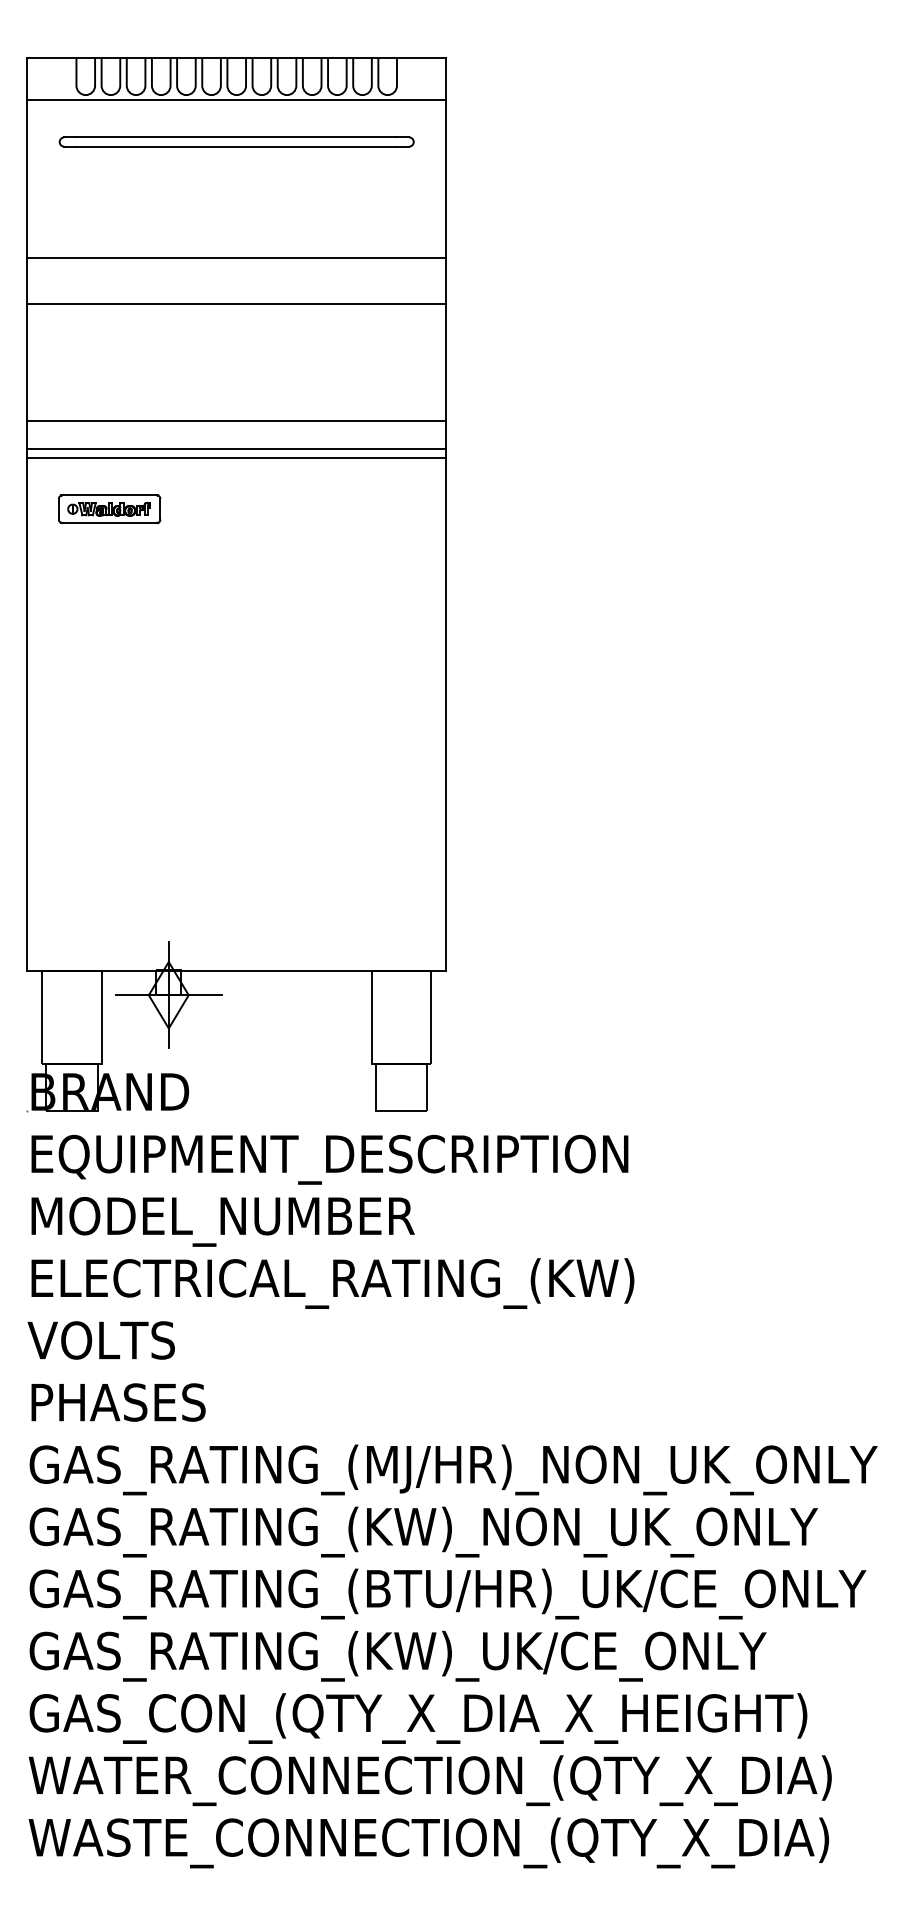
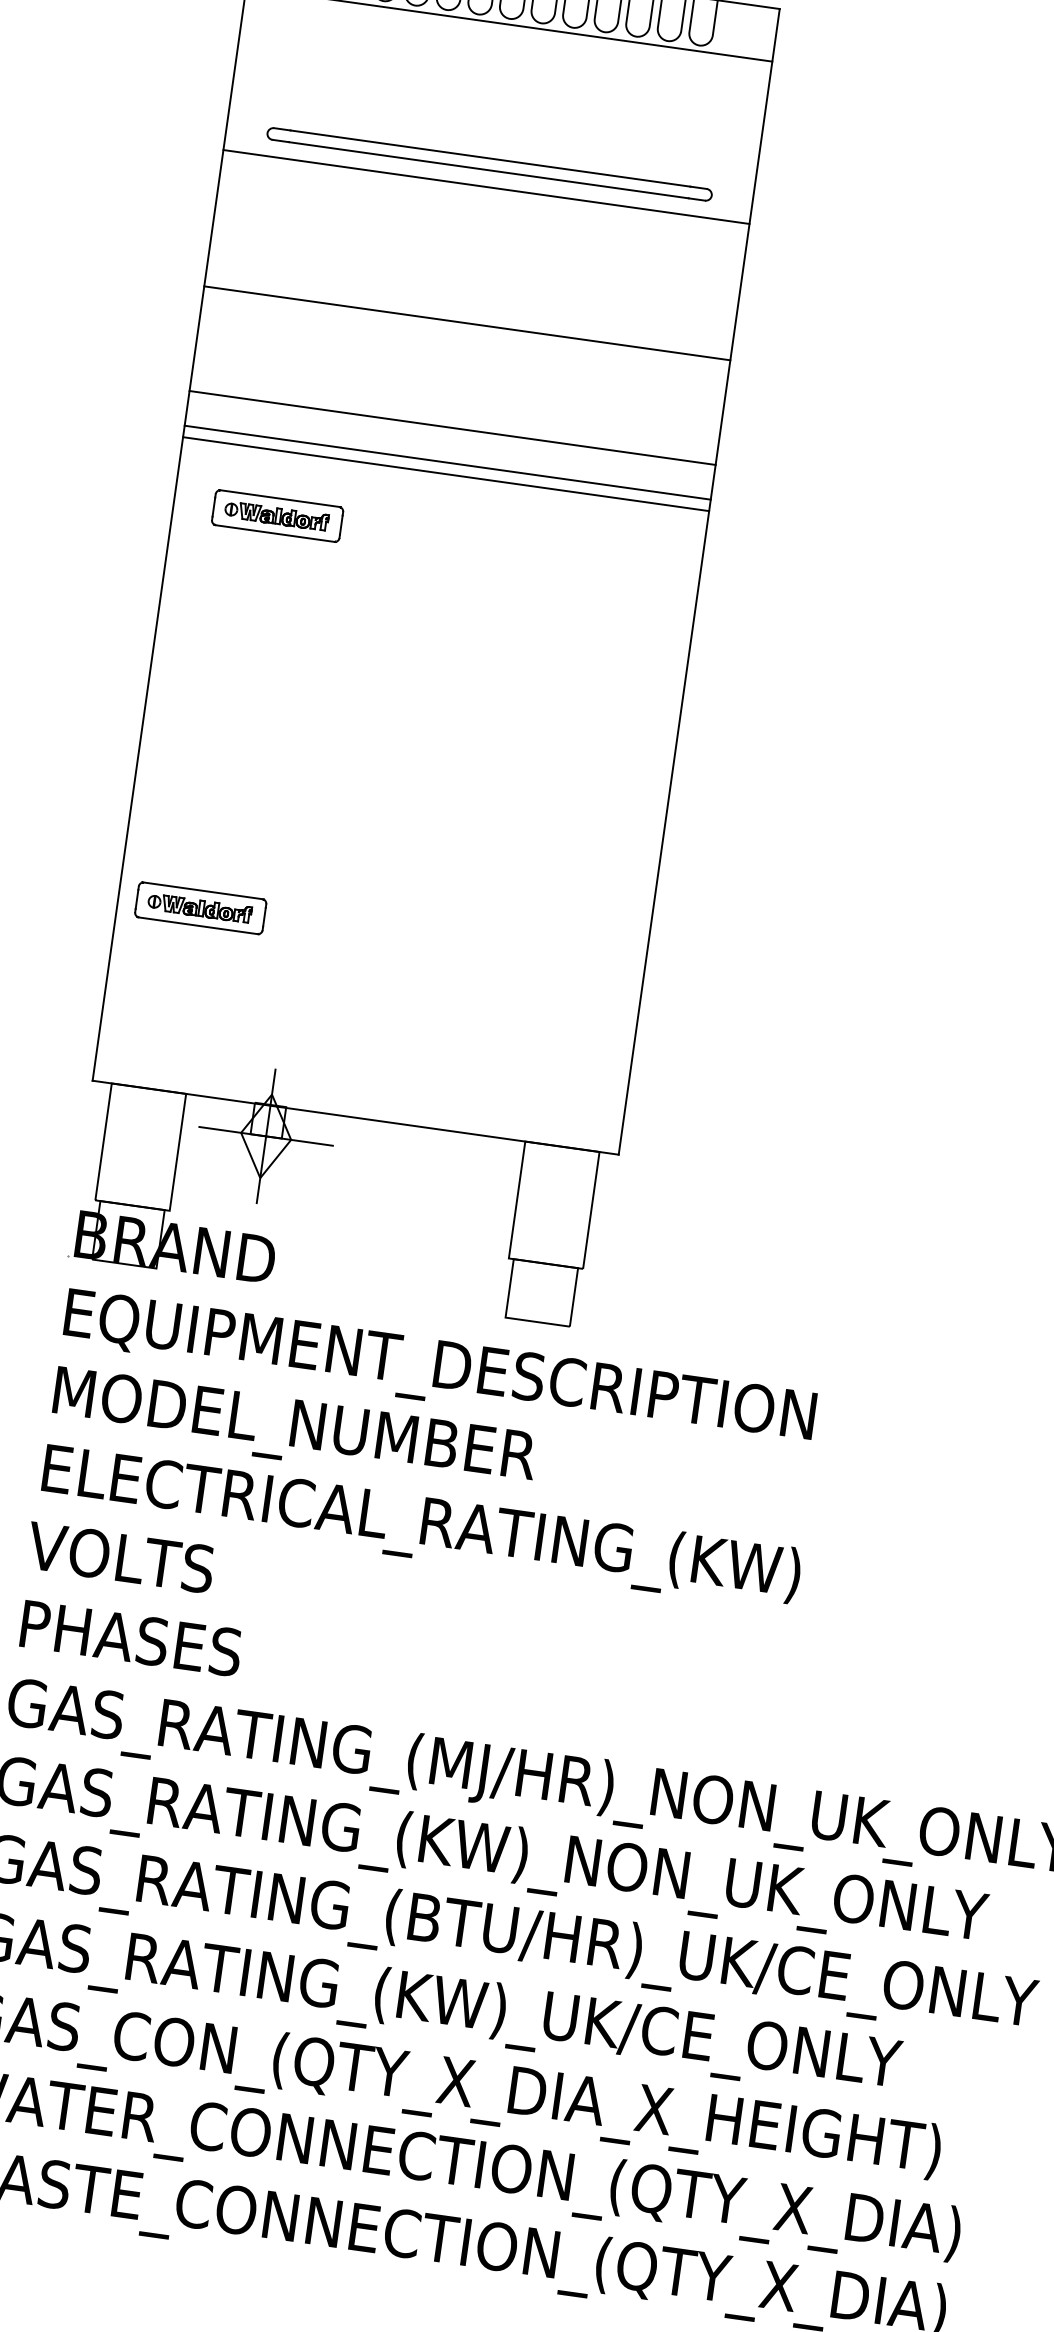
part: (236, 141) -> (489, 163), moved
line: (236, 258) -> (486, 187), moved
line: (236, 303) -> (467, 323), moved
part: (92, 823) -> (200, 907), added

